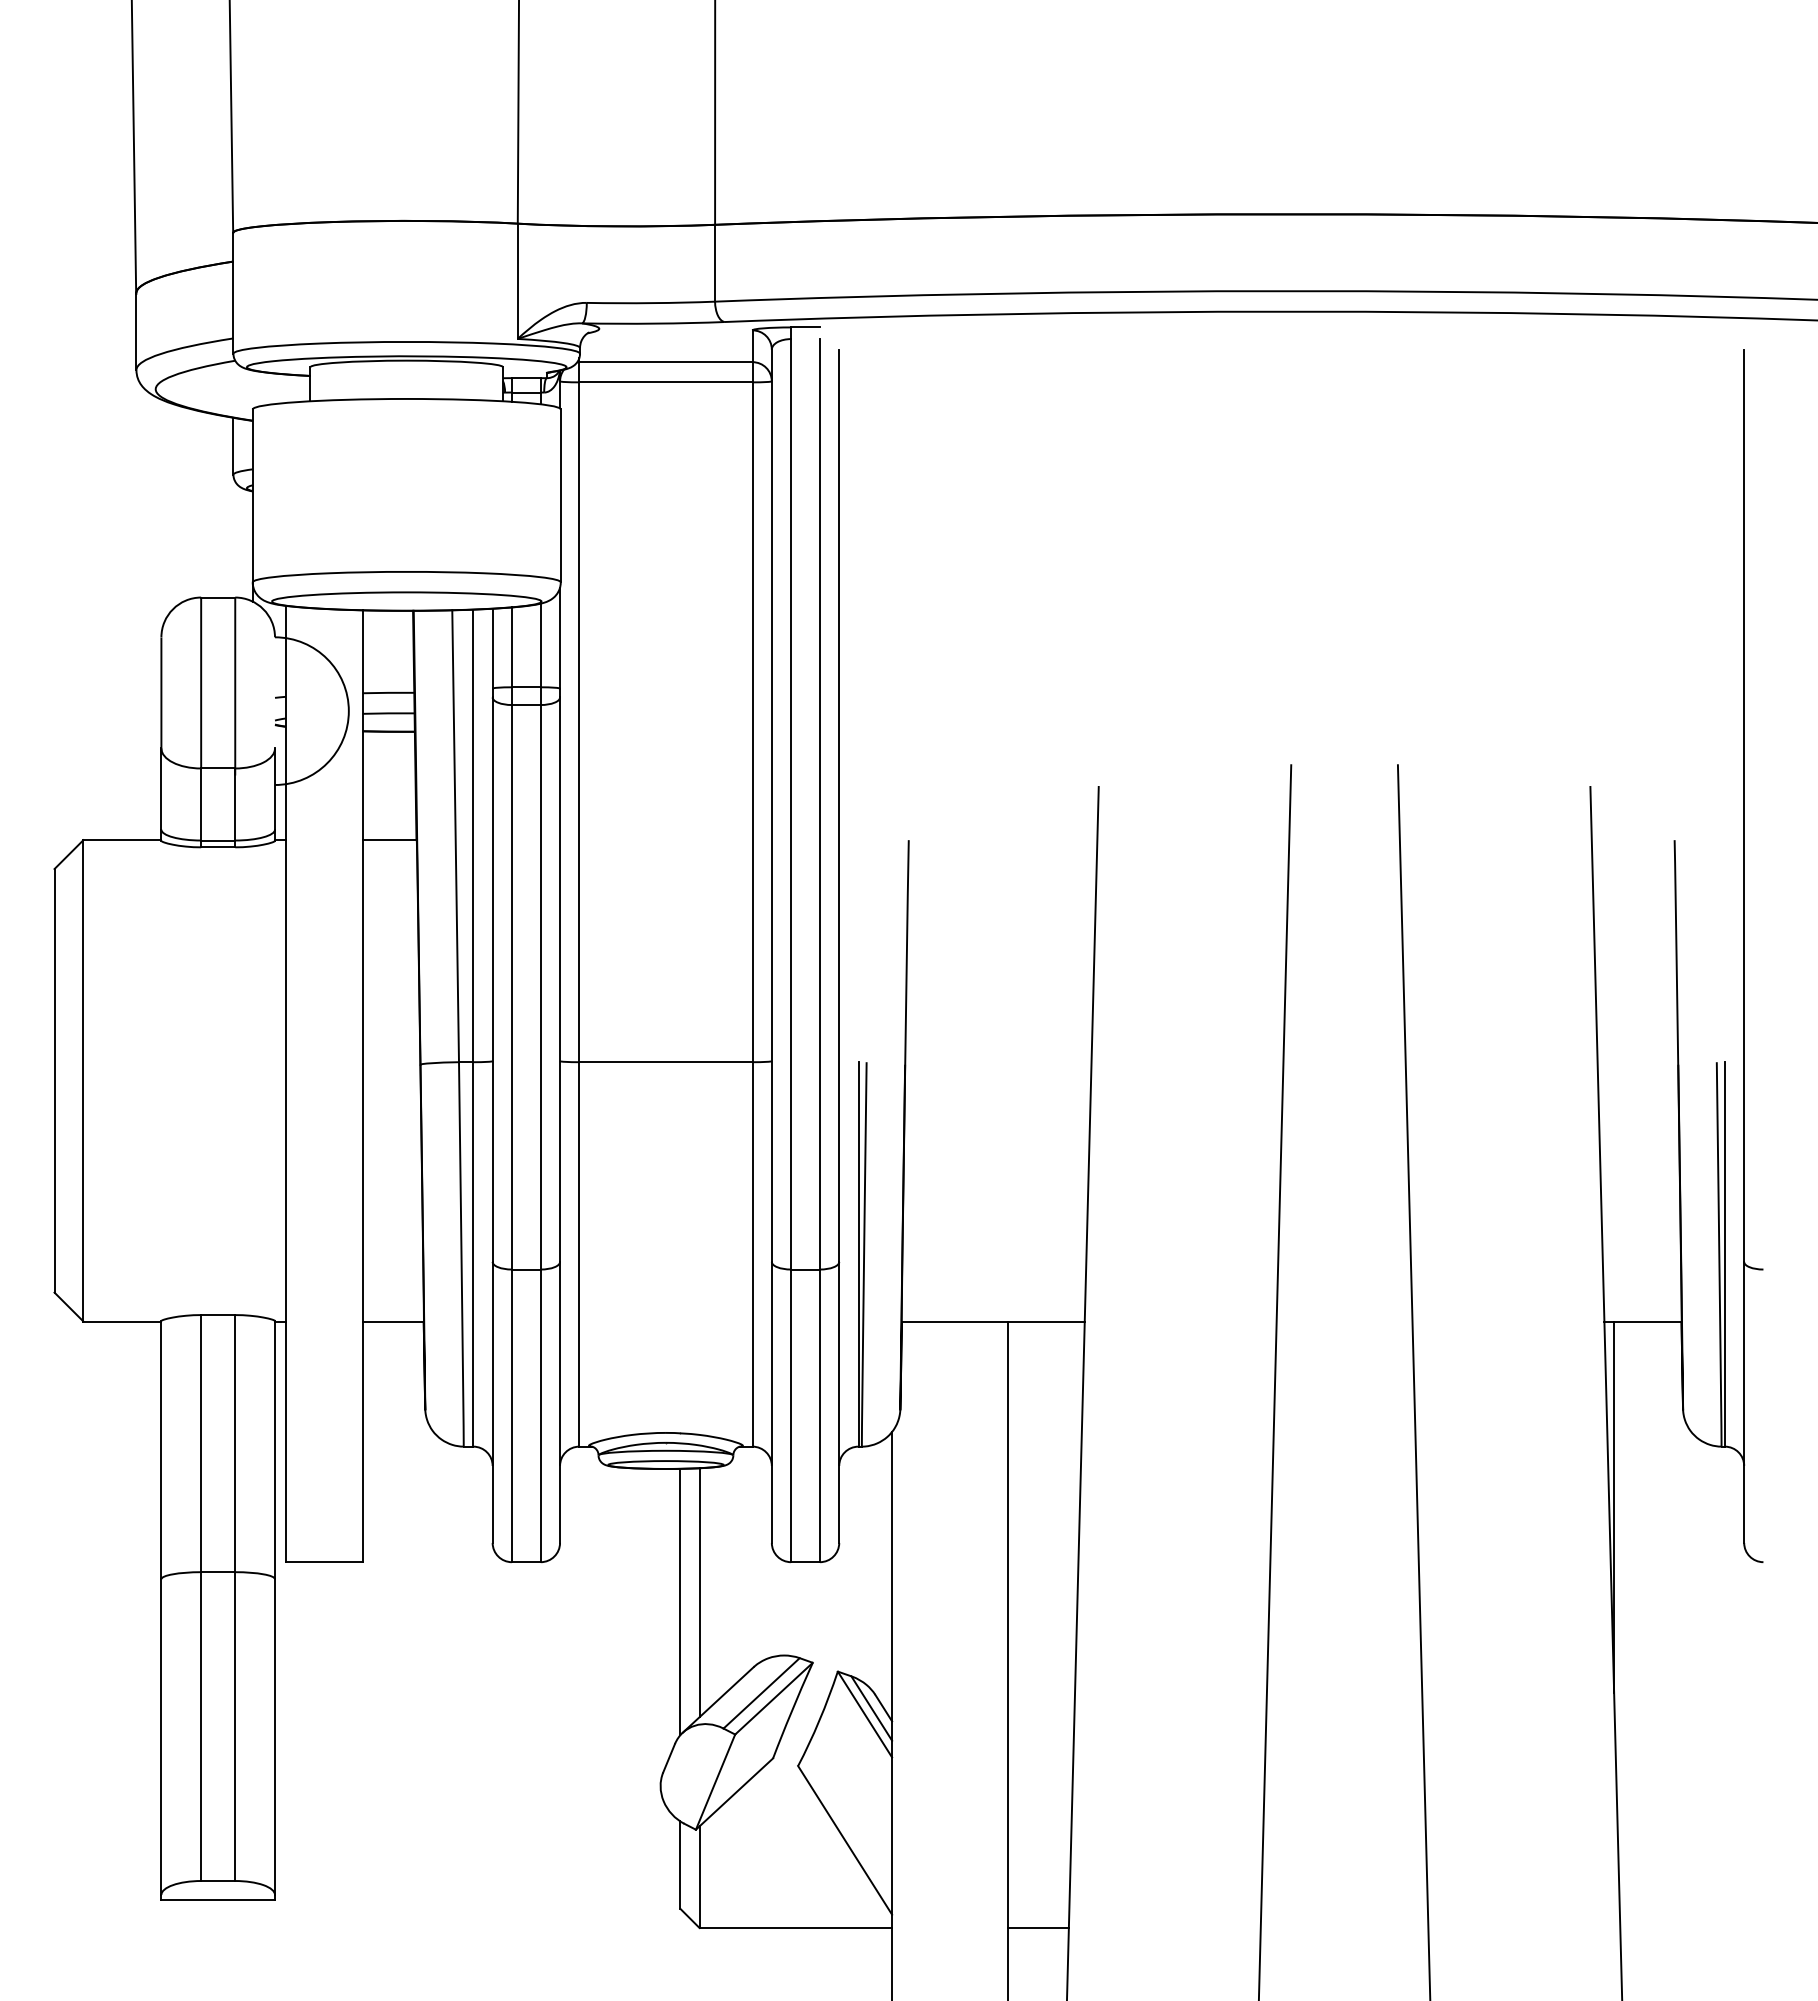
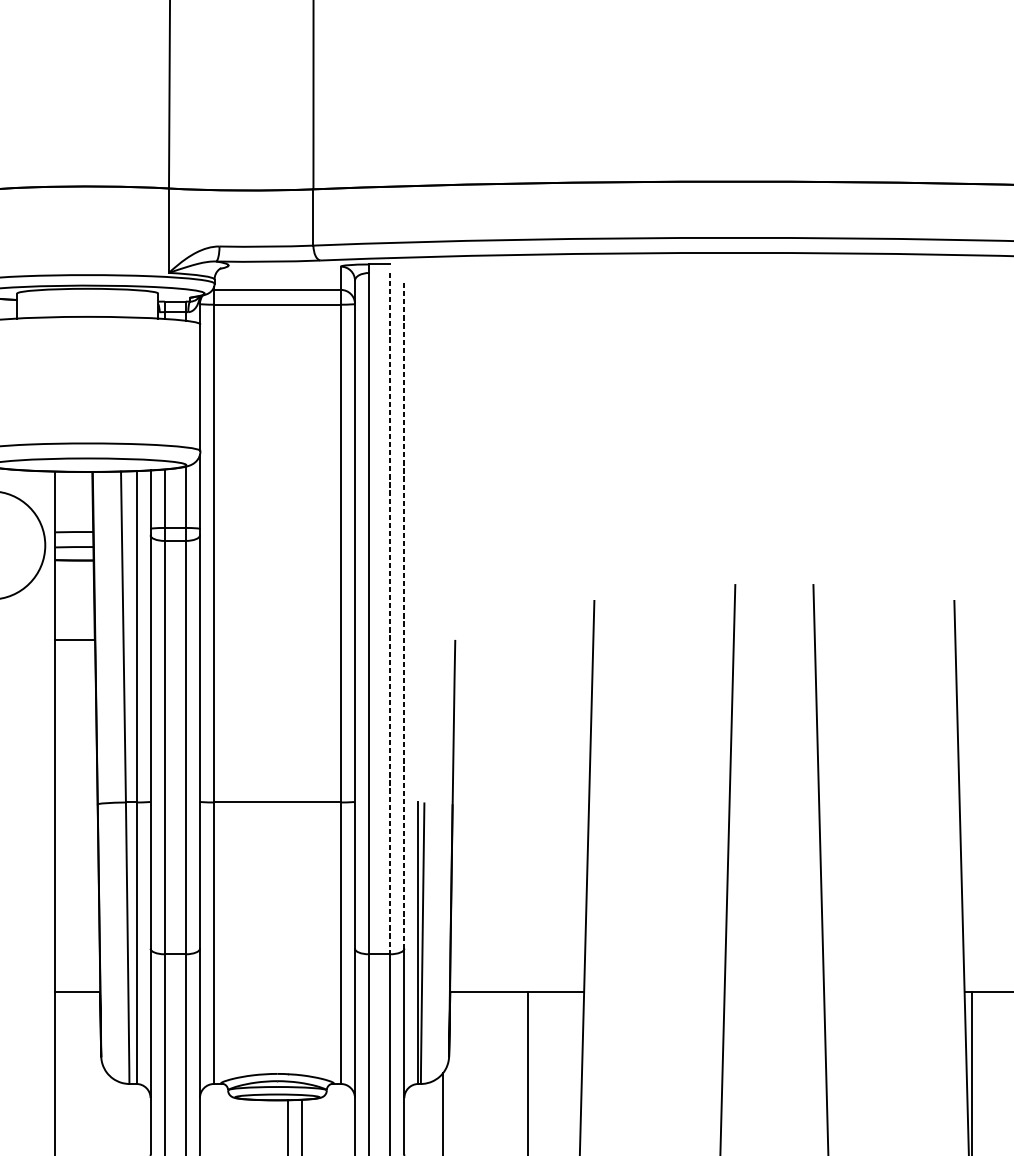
line: (819, 804) -> (389, 613), solid -> dashed
line: (839, 805) -> (404, 614), solid -> dashed

